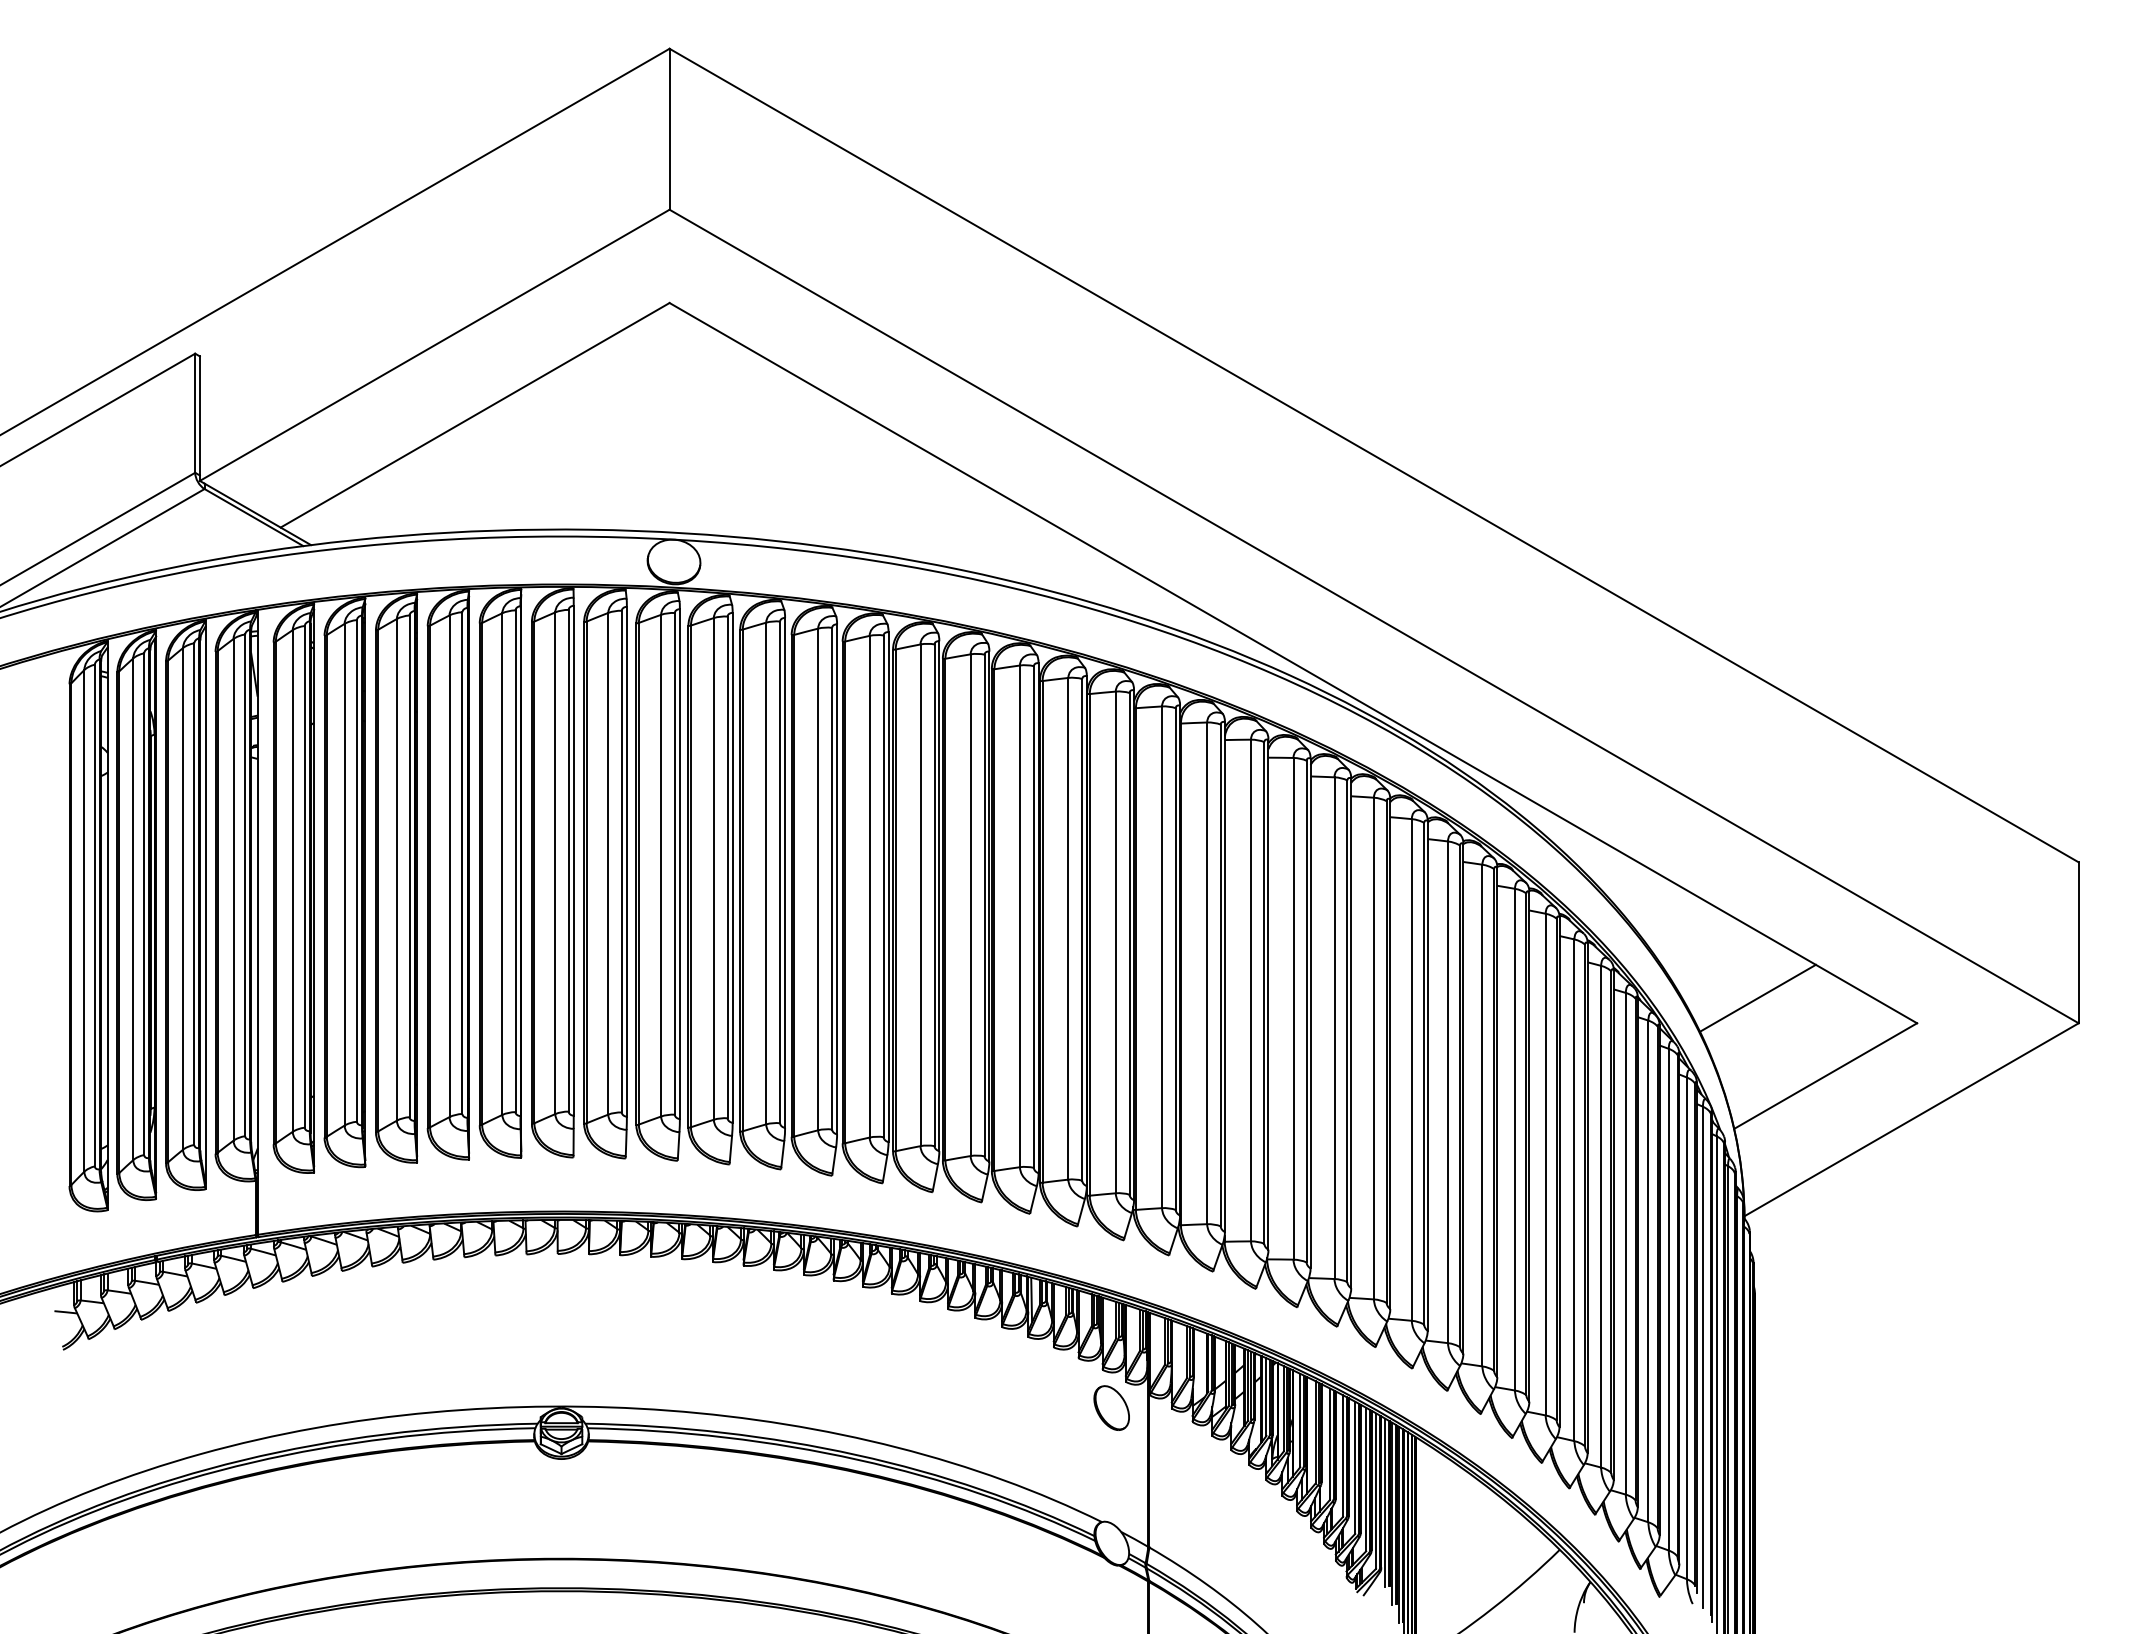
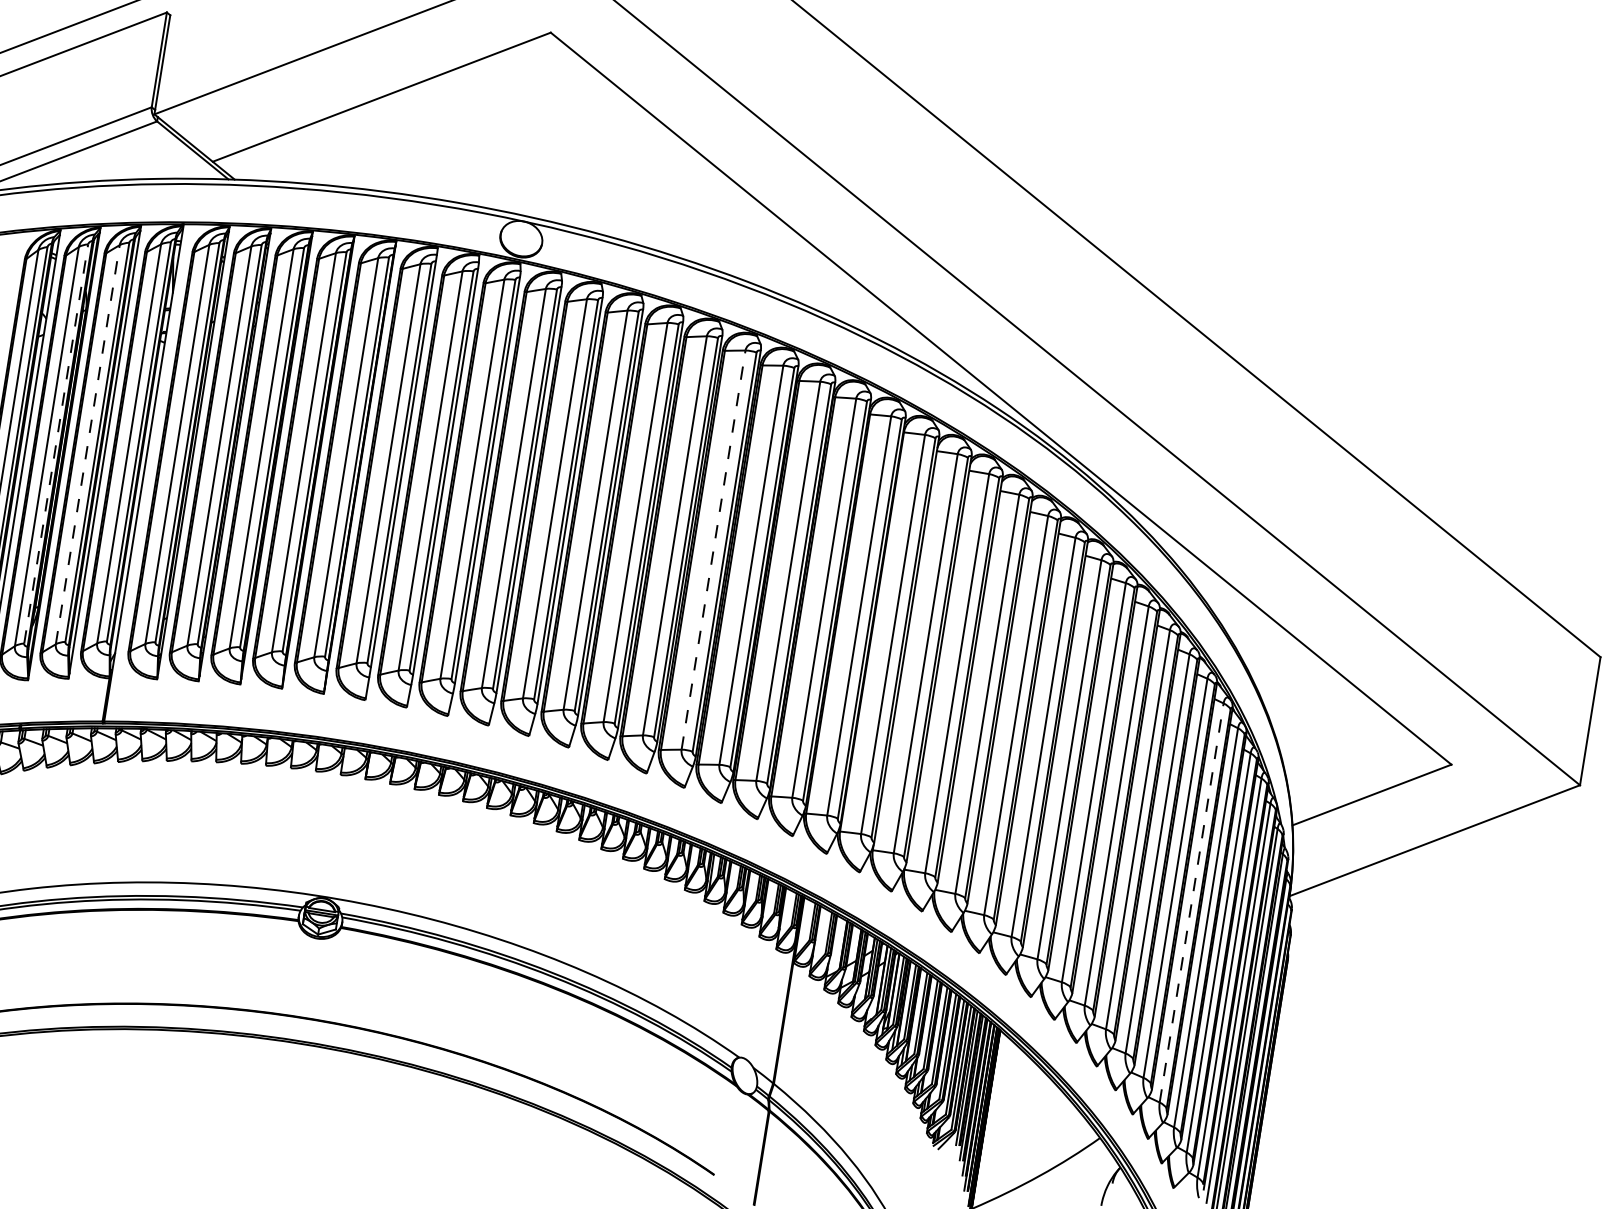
line: (183, 898) -> (88, 444), solid -> dashed
line: (144, 904) -> (56, 444), solid -> dashed
line: (970, 905) -> (713, 550), solid -> dashed
line: (1757, 997) -> (1327, 723), removed
line: (1625, 1243) -> (1191, 902), solid -> dashed
part: (1111, 1407) -> (761, 967), removed

